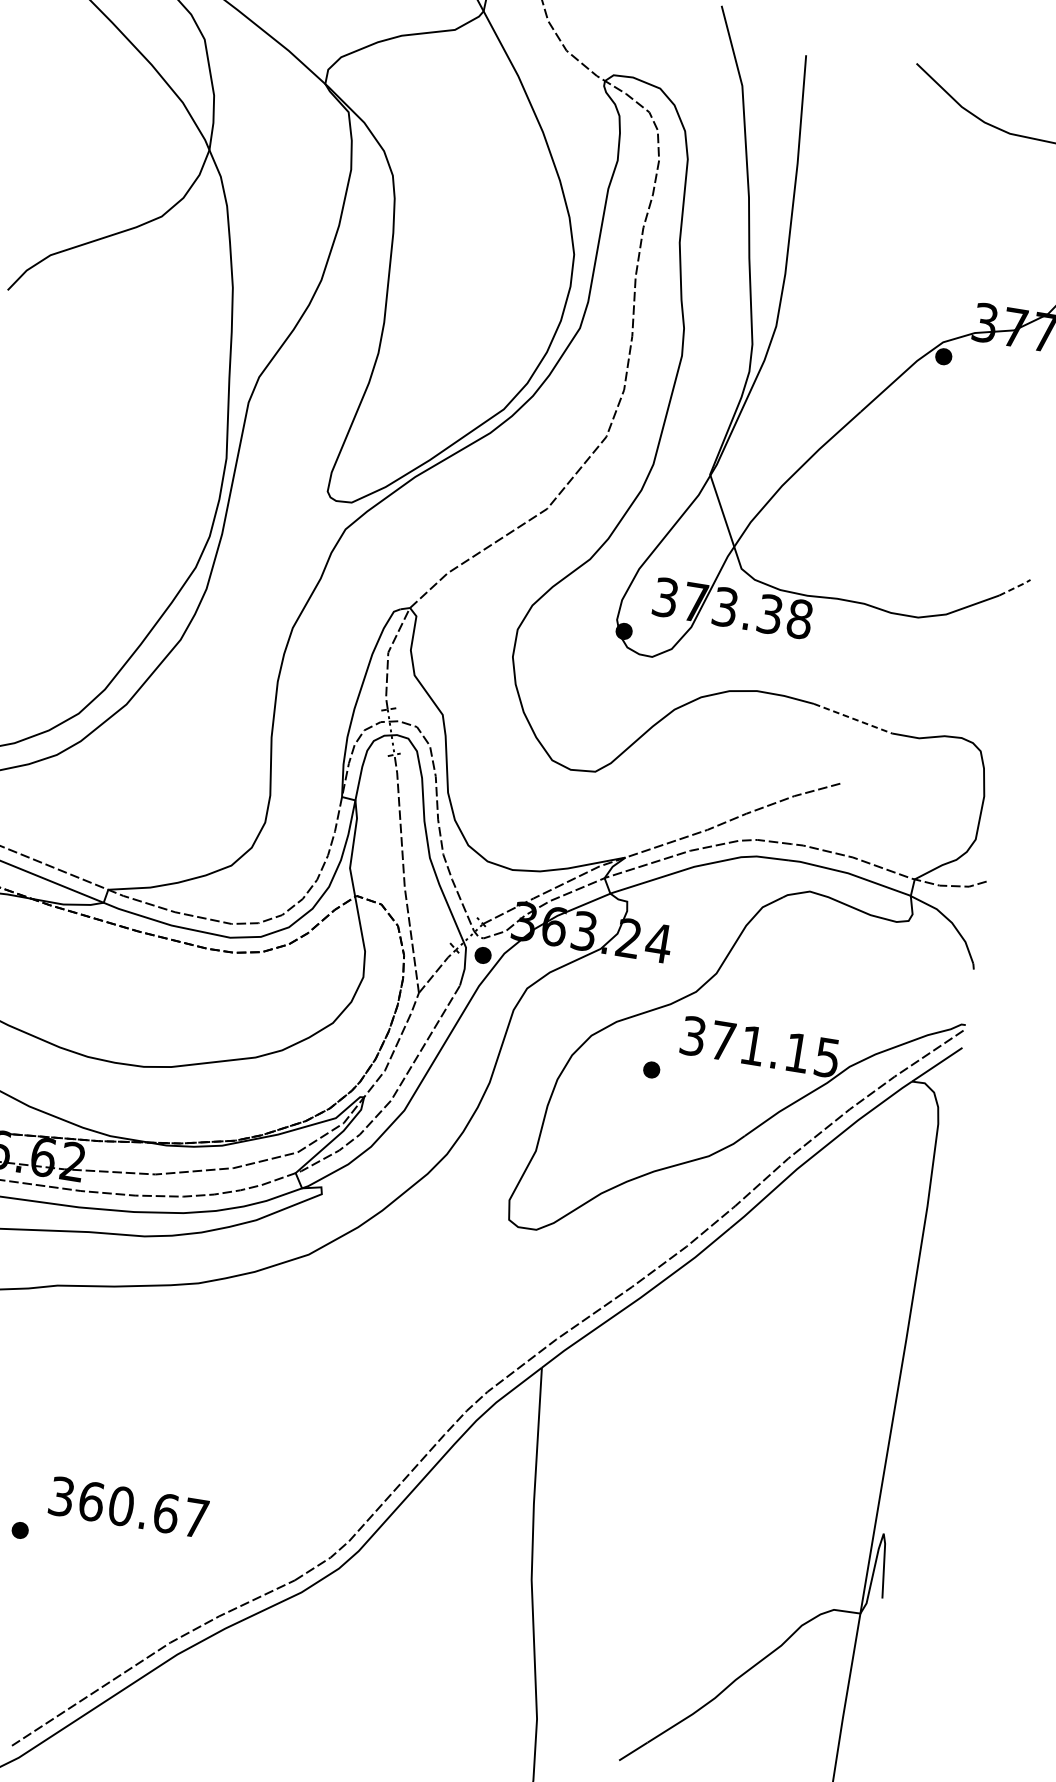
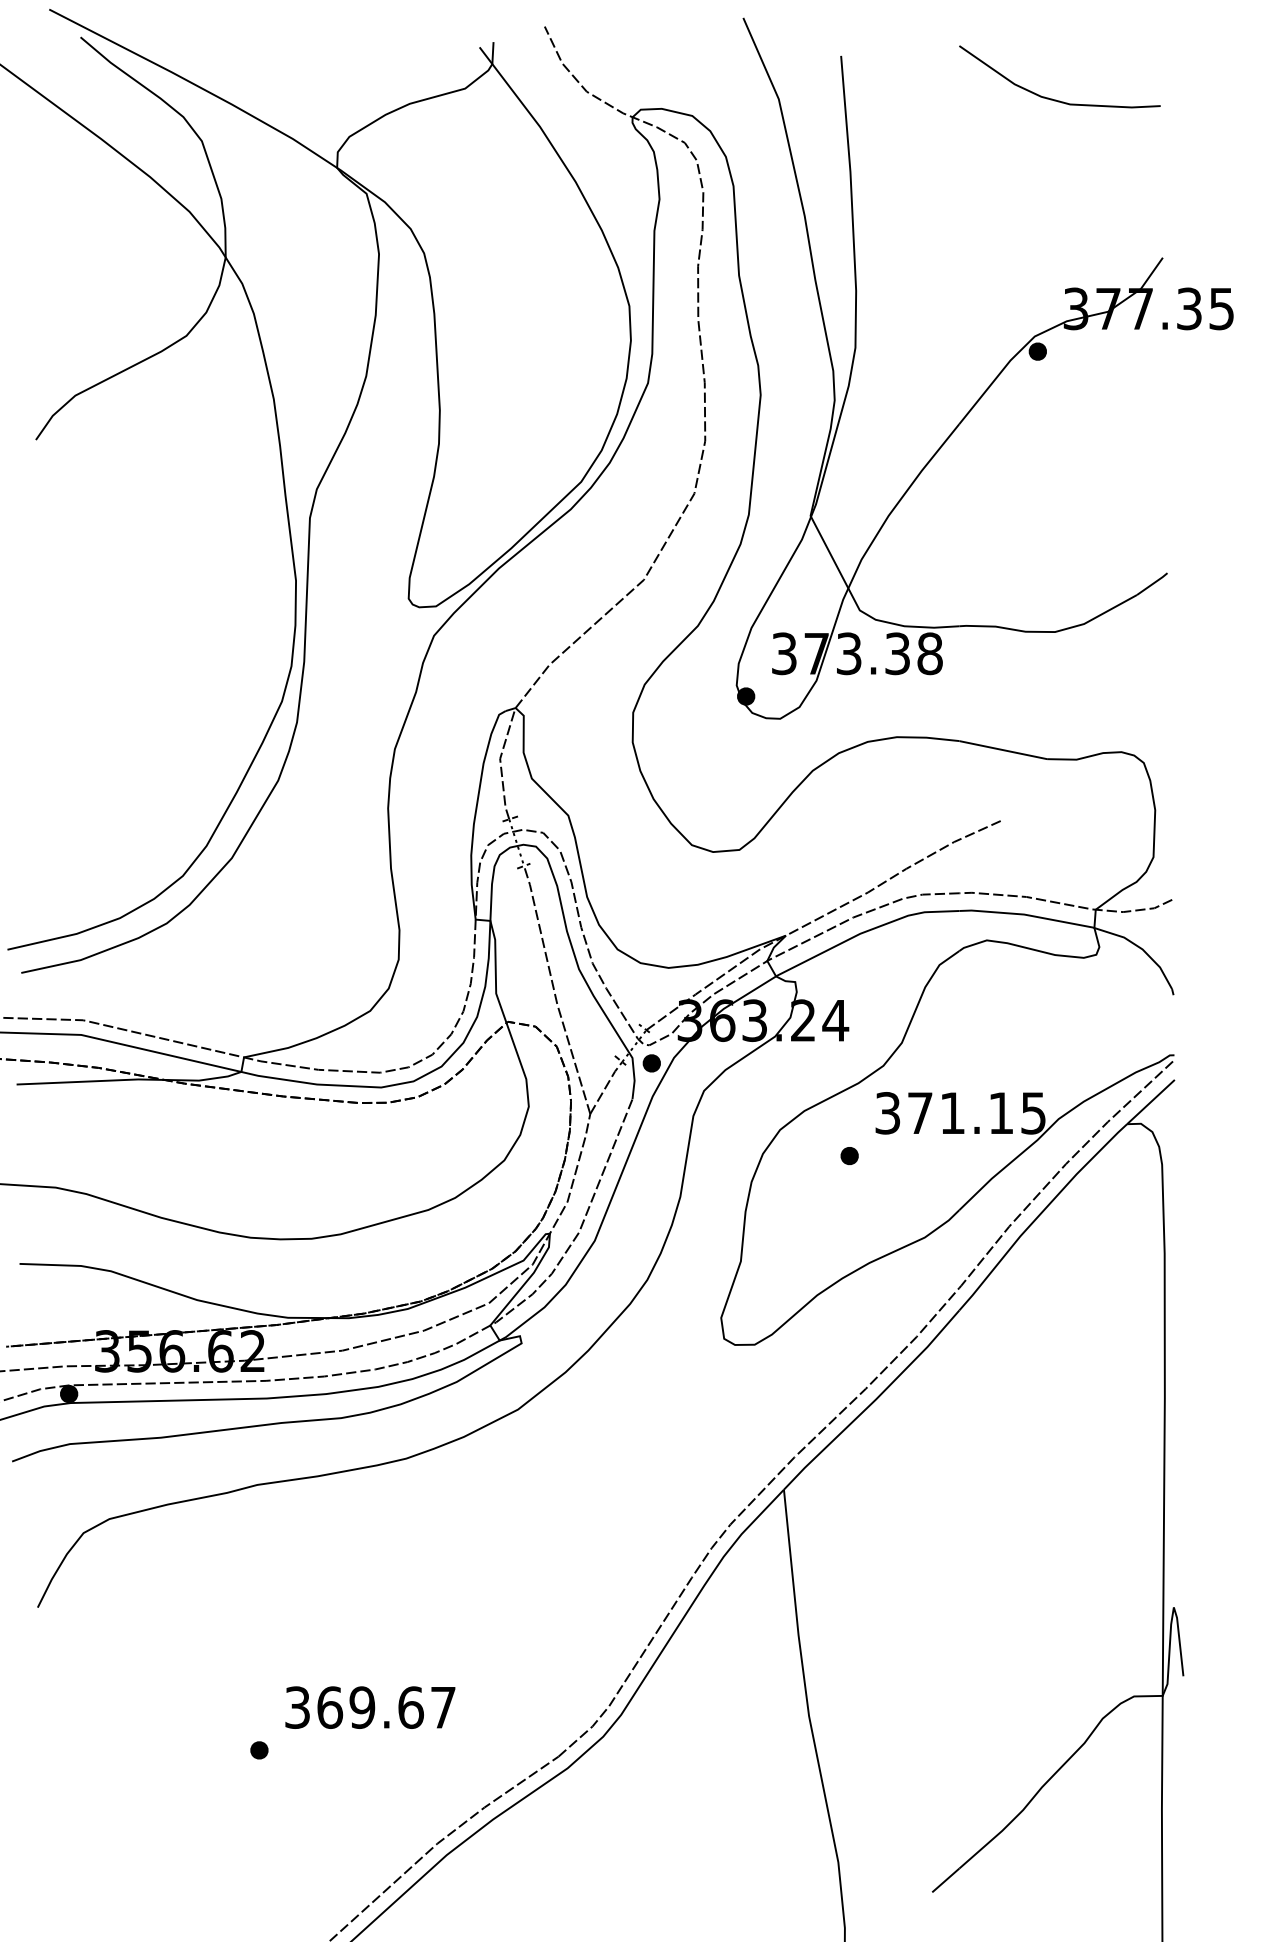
line: (1016, 587) -> (1153, 583), dashed -> solid
line: (853, 719) -> (1003, 750), dashed -> solid
text: (121, 1506) -> (362, 1707), 360.67 -> 369.67

